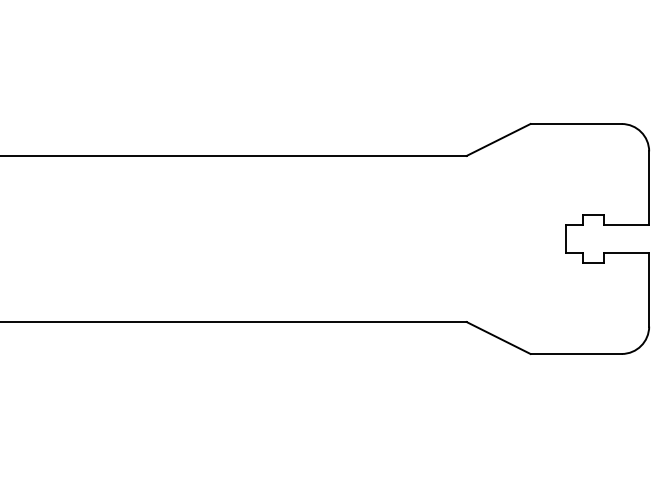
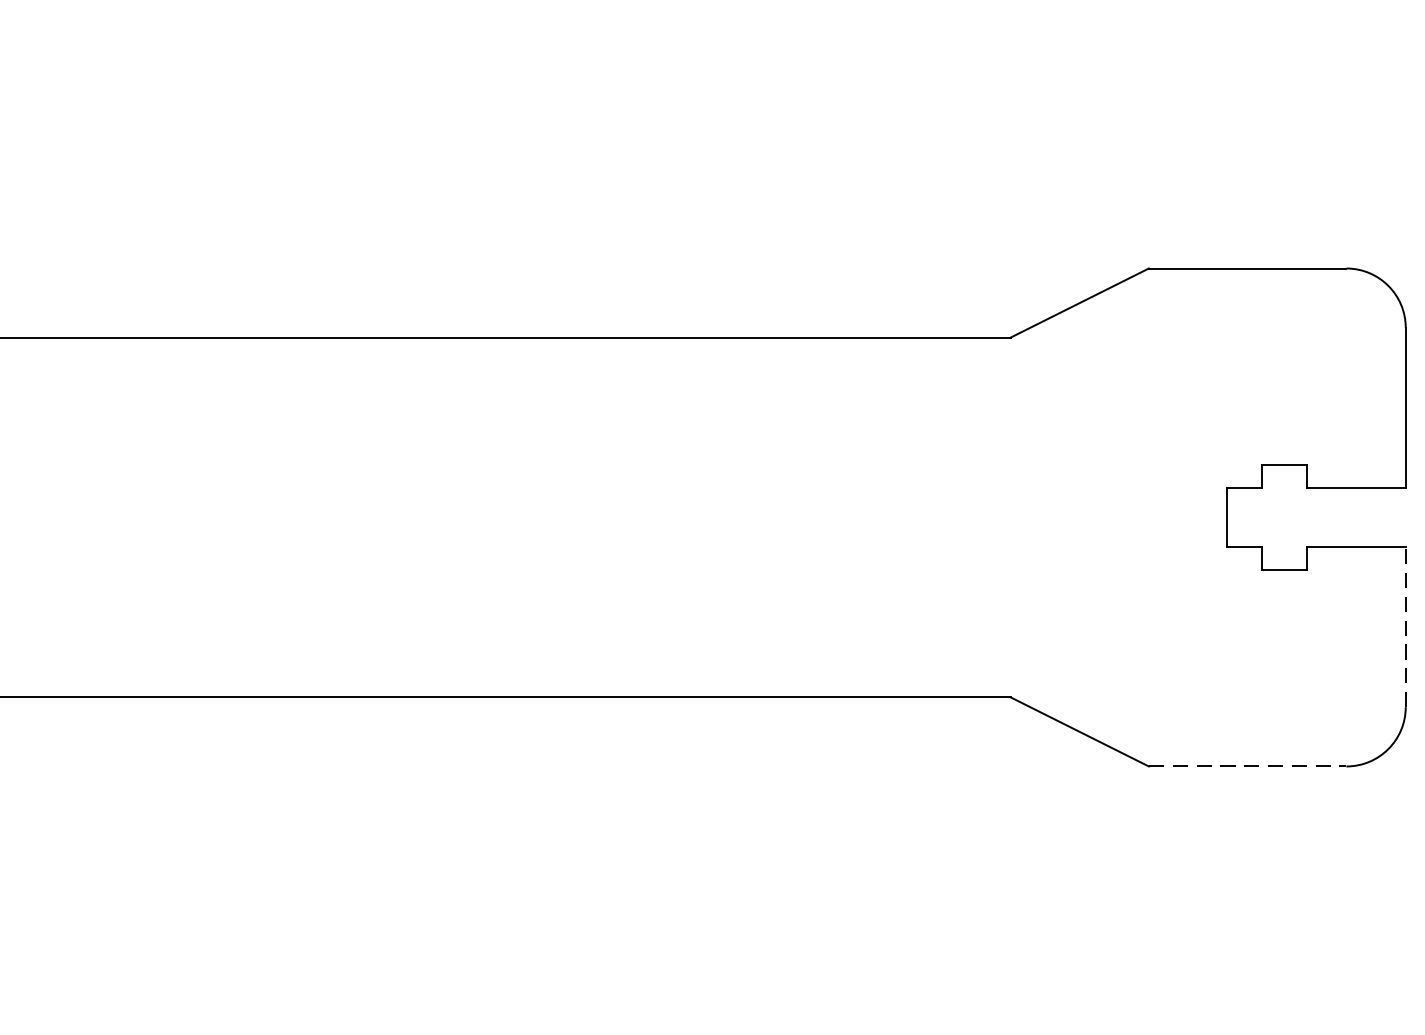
line: (649, 289) -> (1406, 626), solid -> dashed
line: (576, 353) -> (1248, 765), solid -> dashed

